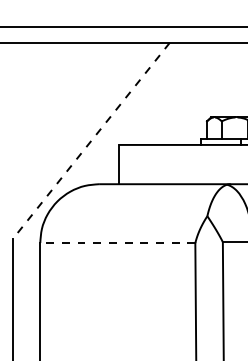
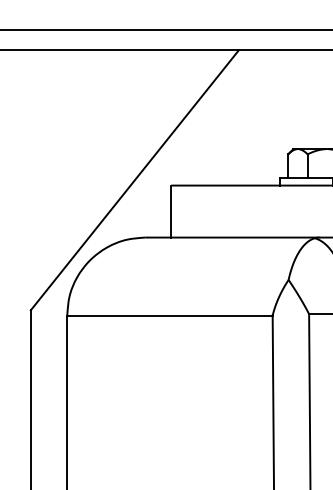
line: (91, 141) -> (134, 180), dashed -> solid
line: (117, 243) -> (169, 315), dashed -> solid

